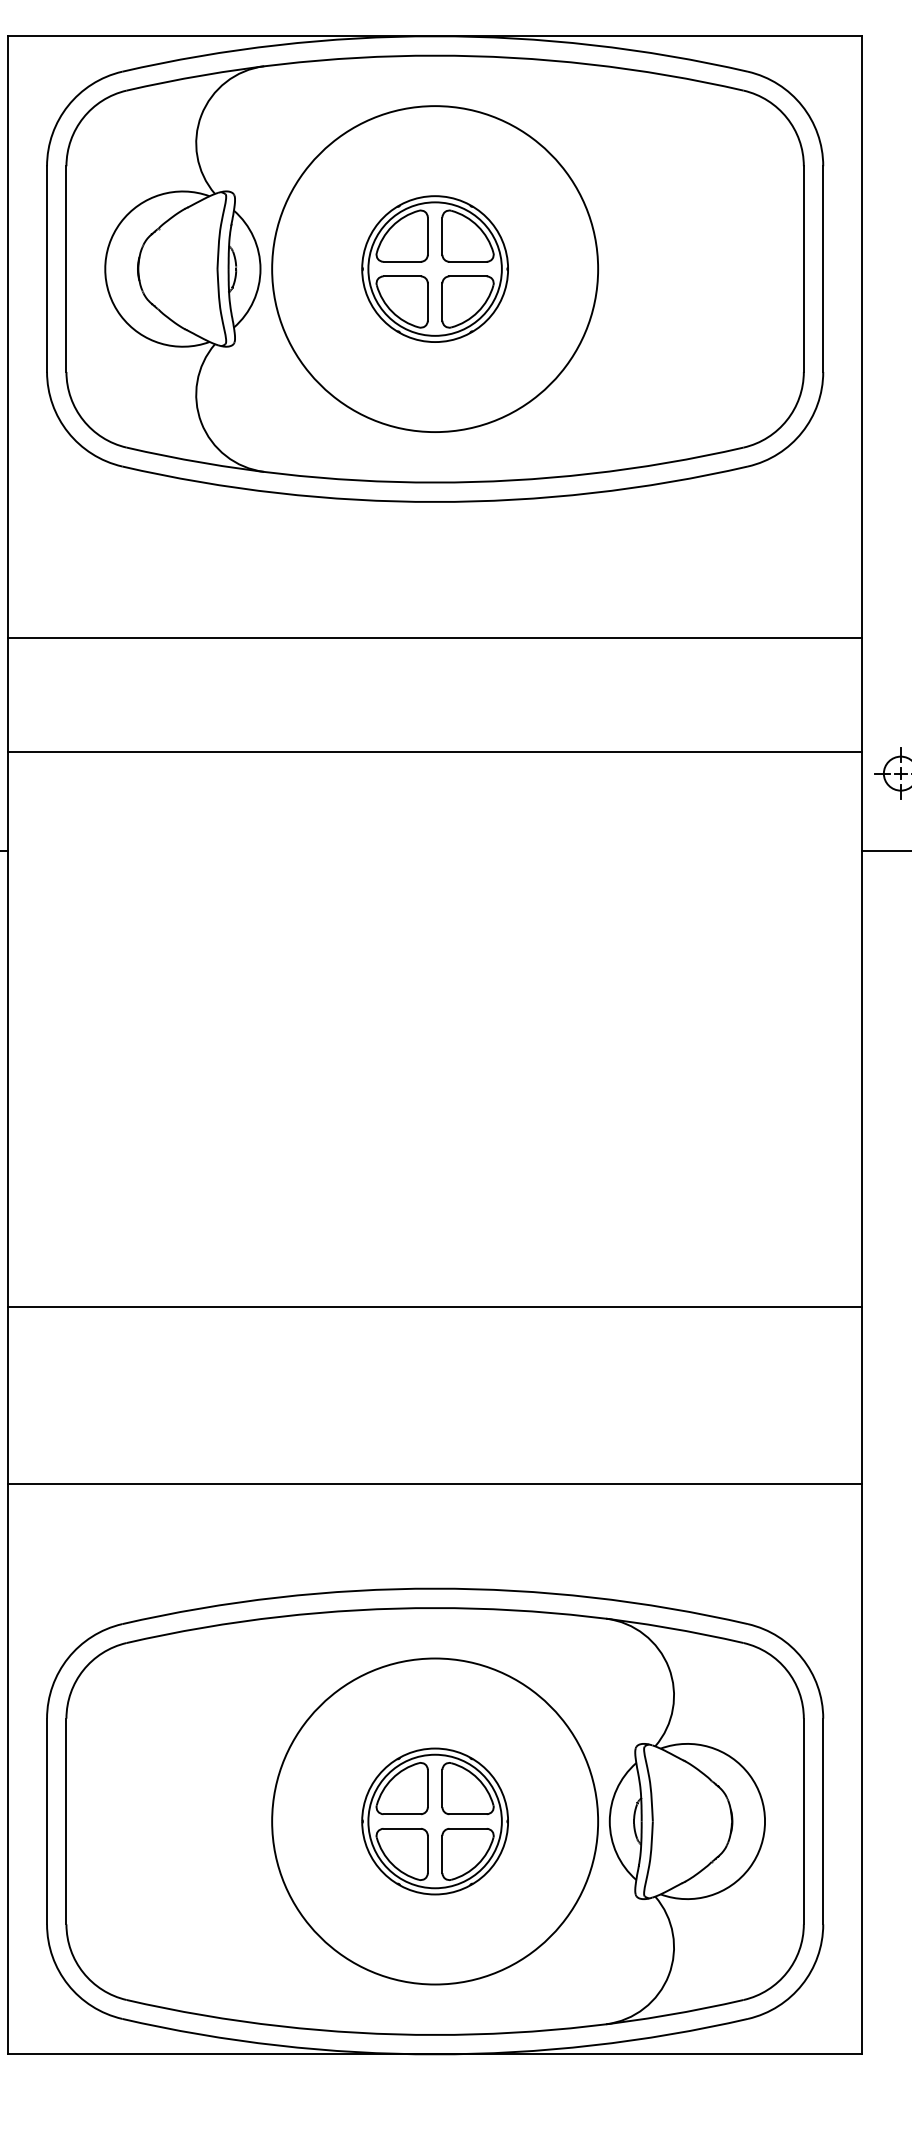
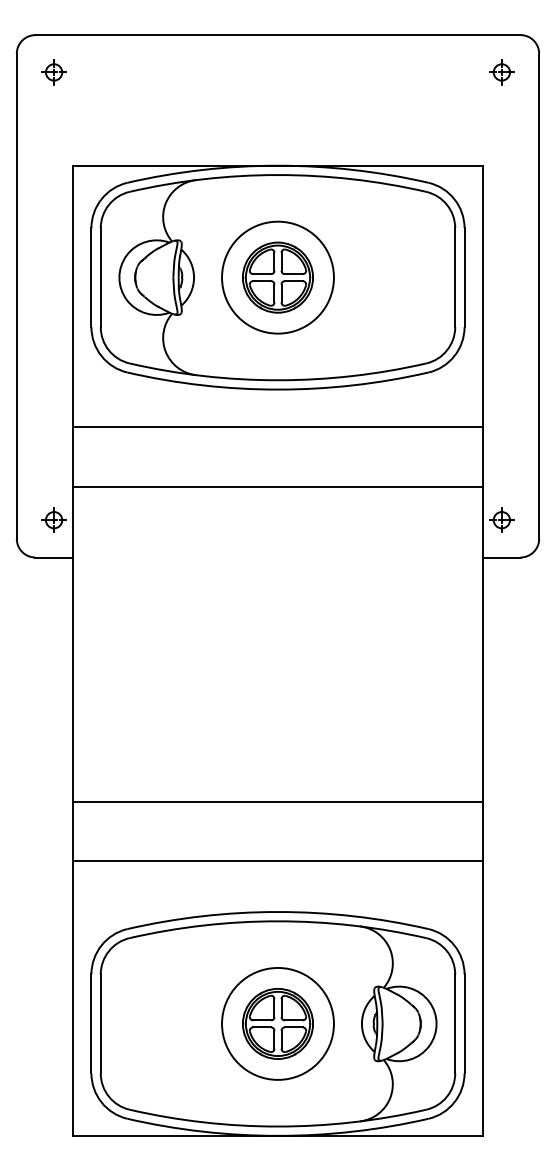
circle: (434, 268) -> (277, 277), size x0.71
line: (434, 636) -> (277, 426), moved
line: (434, 751) -> (277, 486), moved
line: (434, 1306) -> (277, 801), moved
circle: (434, 1820) -> (277, 1023), size x0.71

